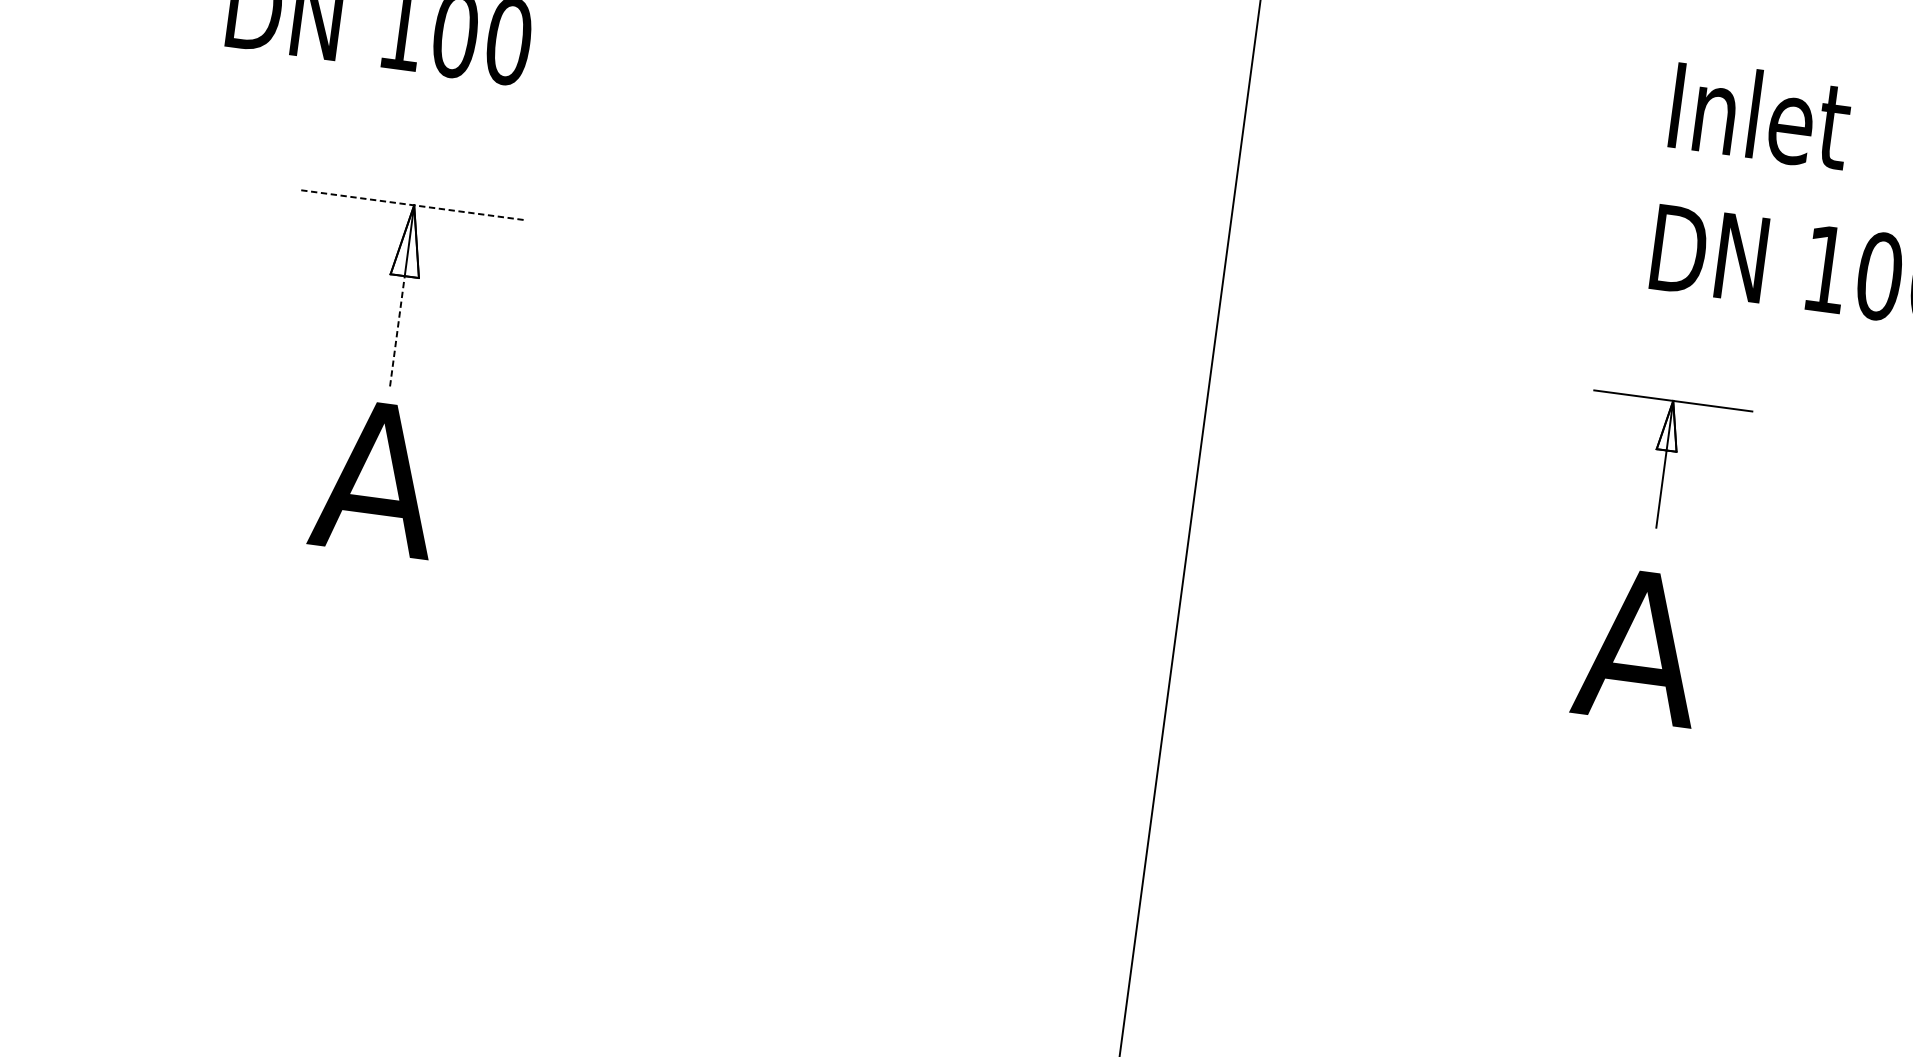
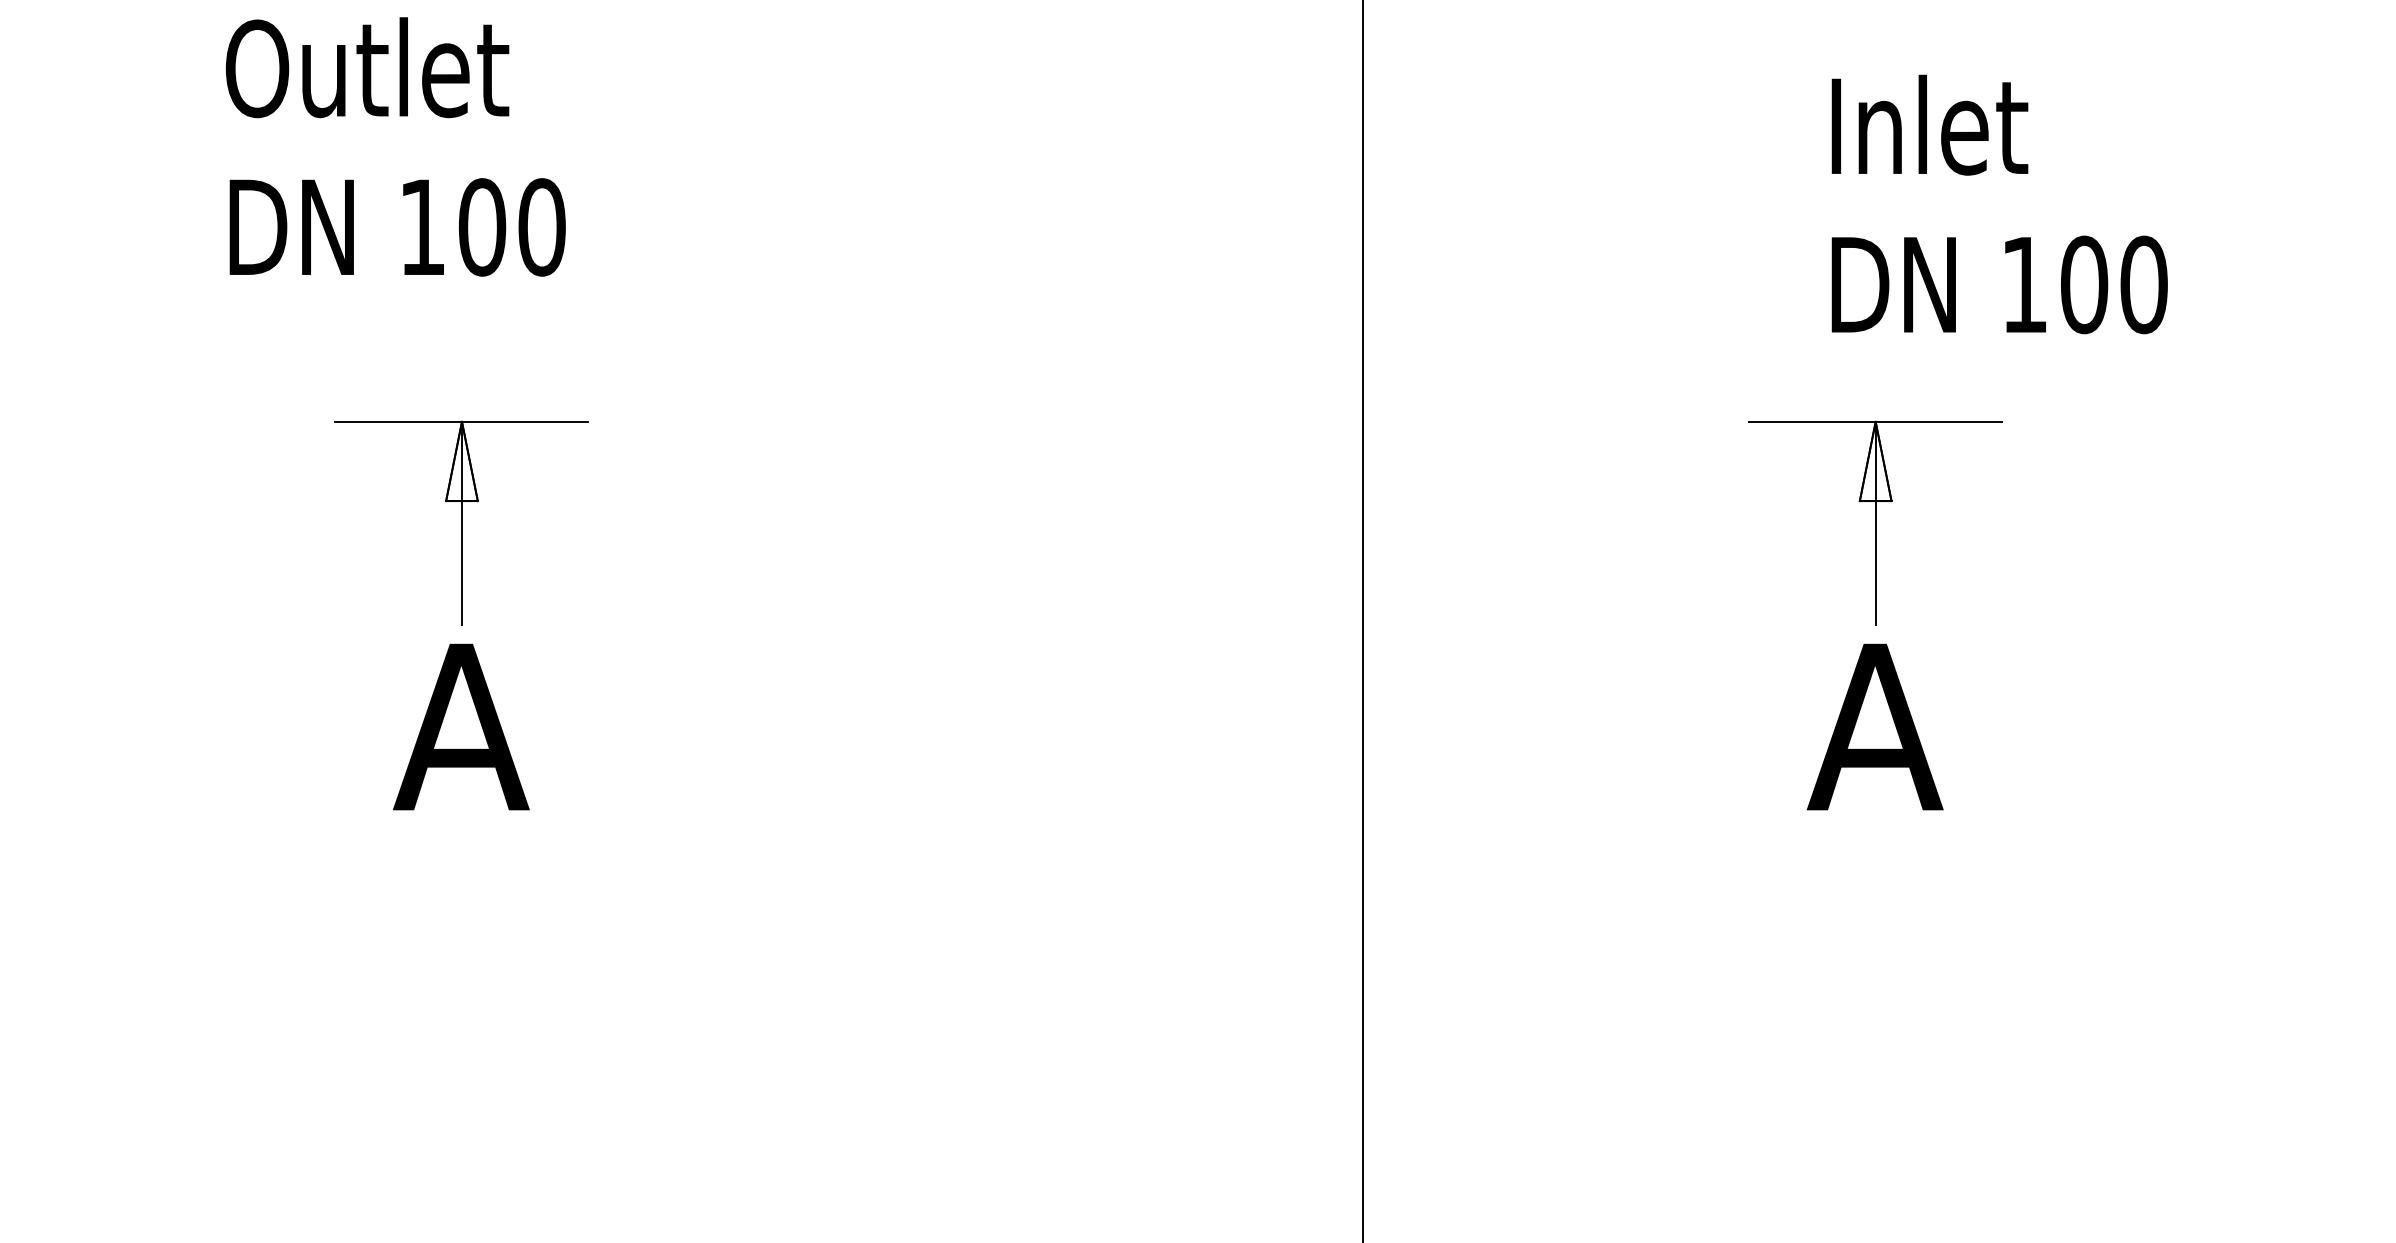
line: (414, 205) -> (462, 421), dashed -> solid
line: (397, 330) -> (461, 562), dashed -> solid
part: (1664, 463) -> (1875, 522), size x1.43

